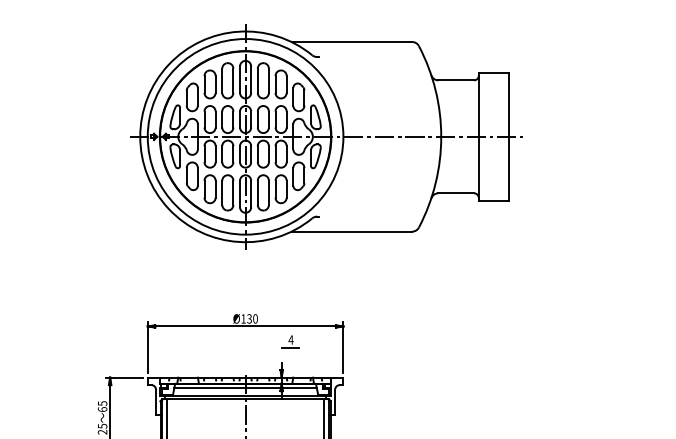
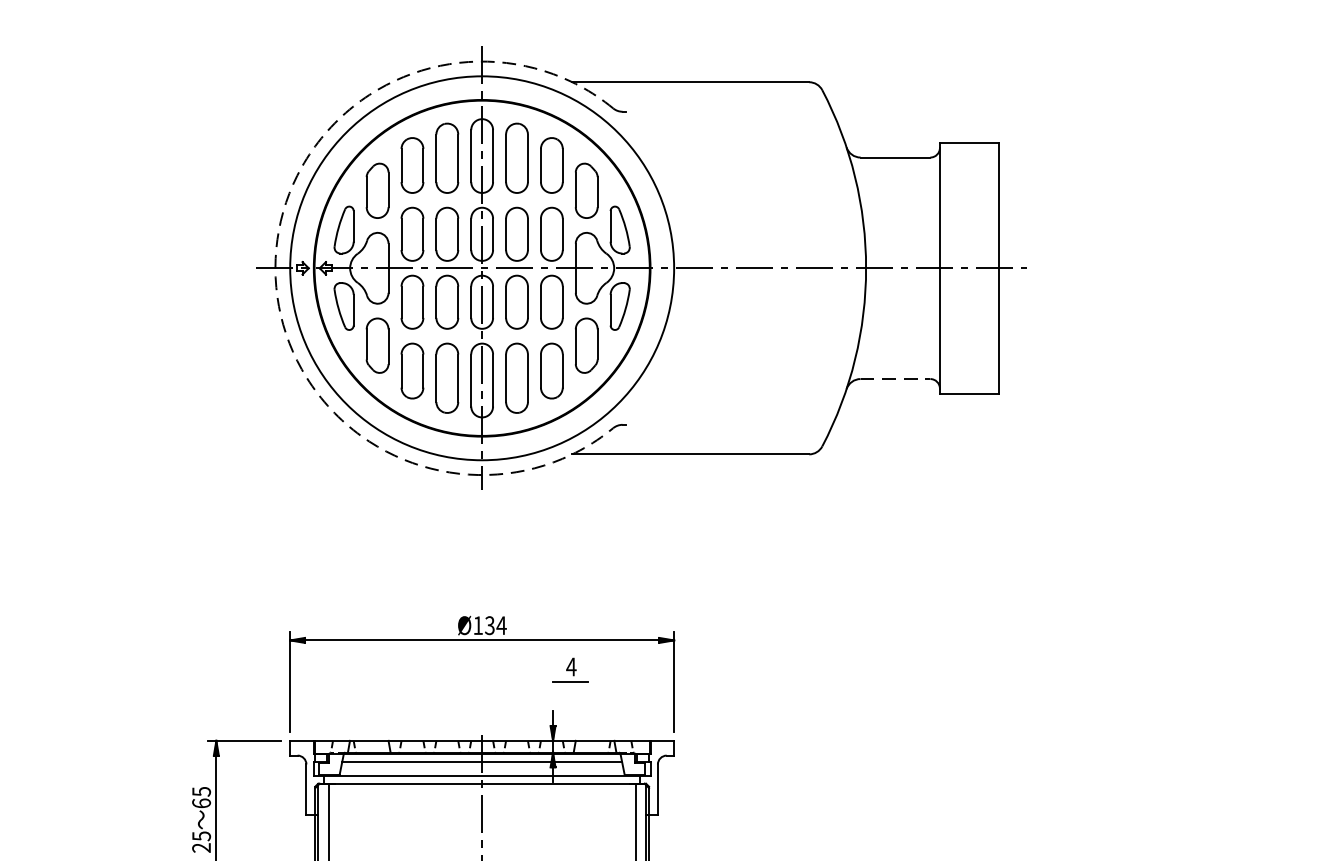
arc: (140, 136) -> (275, 267), solid -> dashed
line: (456, 193) -> (896, 379), solid -> dashed
text: (255, 318) -> (501, 624), Ø130 -> Ø134

